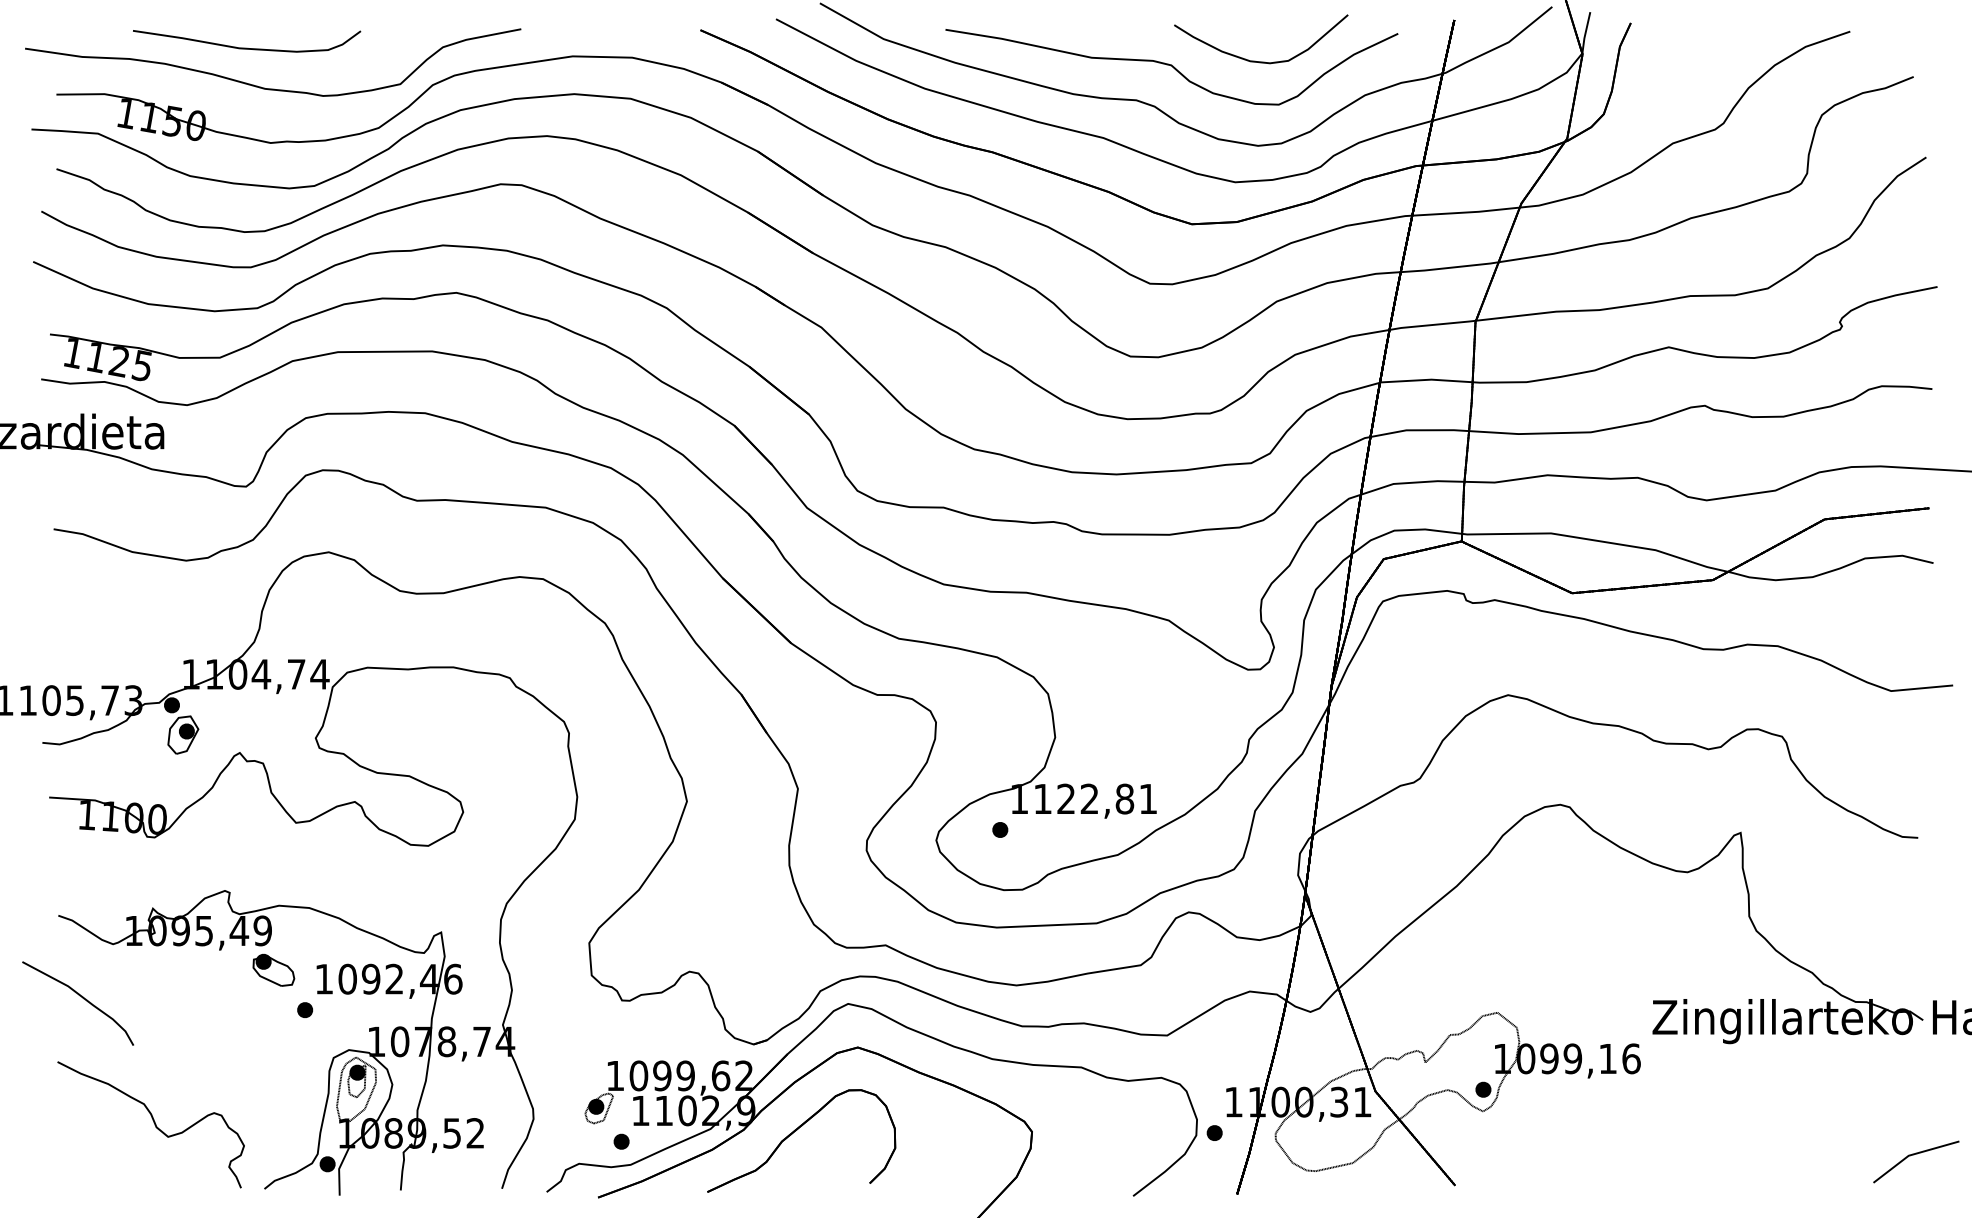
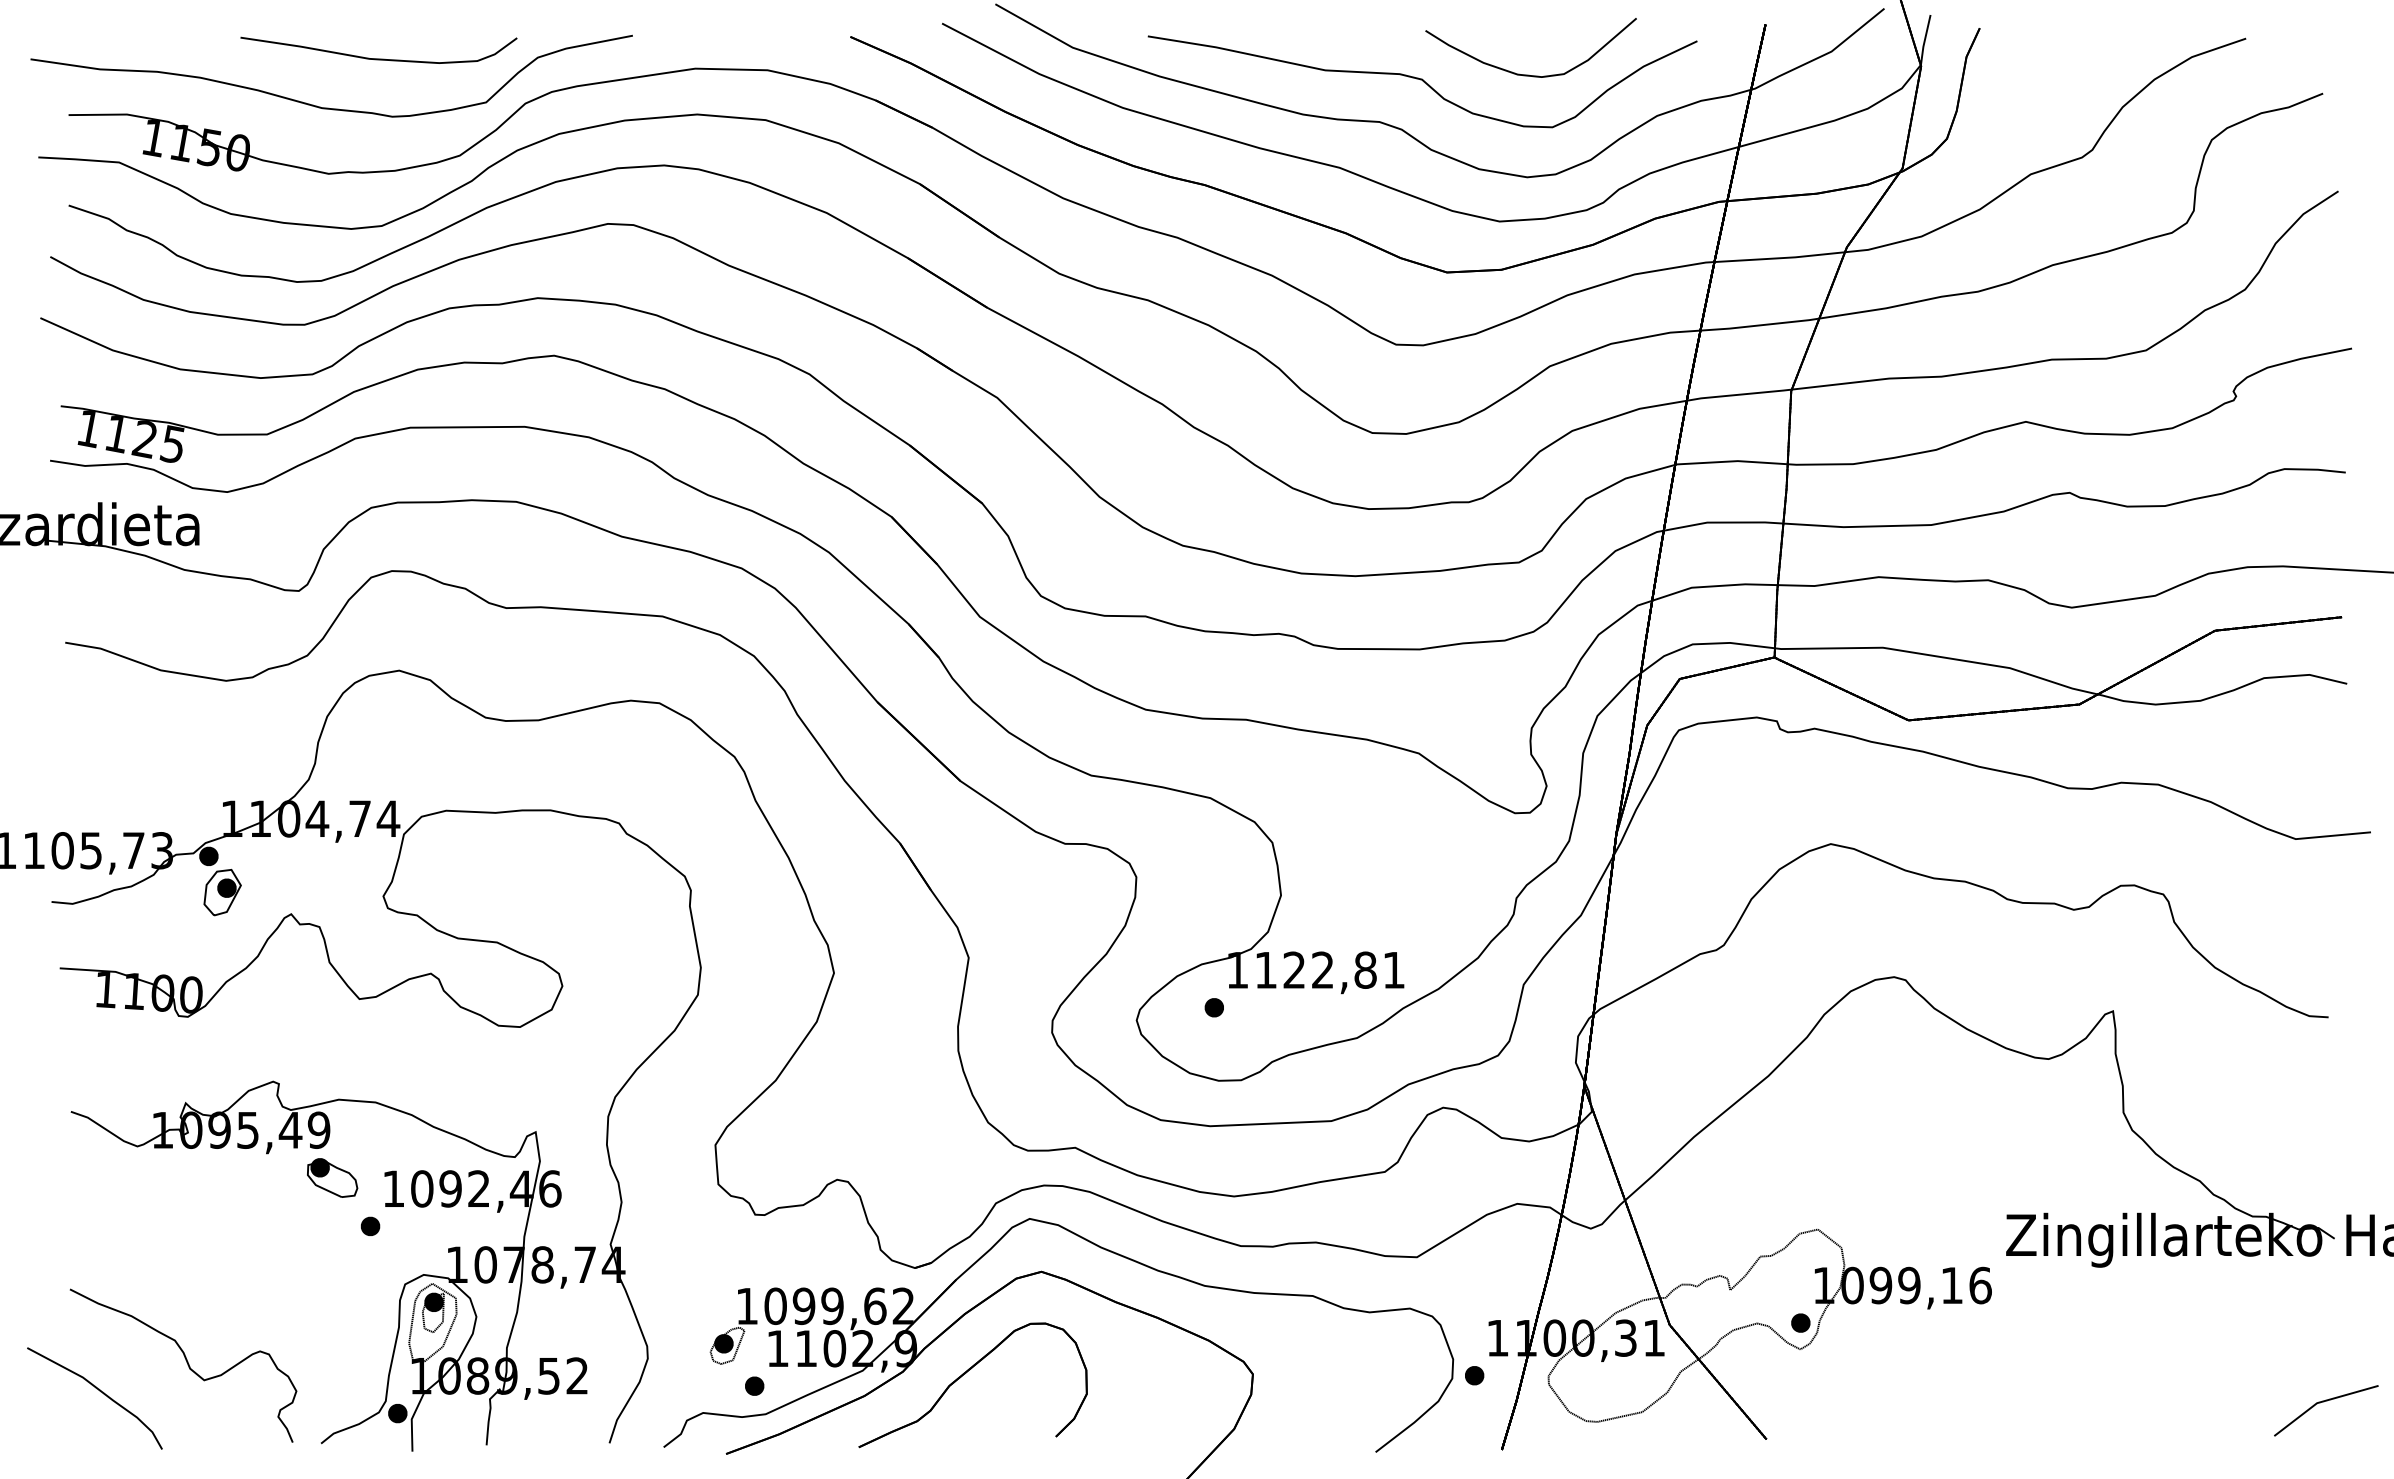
part: (246, 47) -> (378, 58), moved
part: (82, 998) -> (100, 1392), moved

